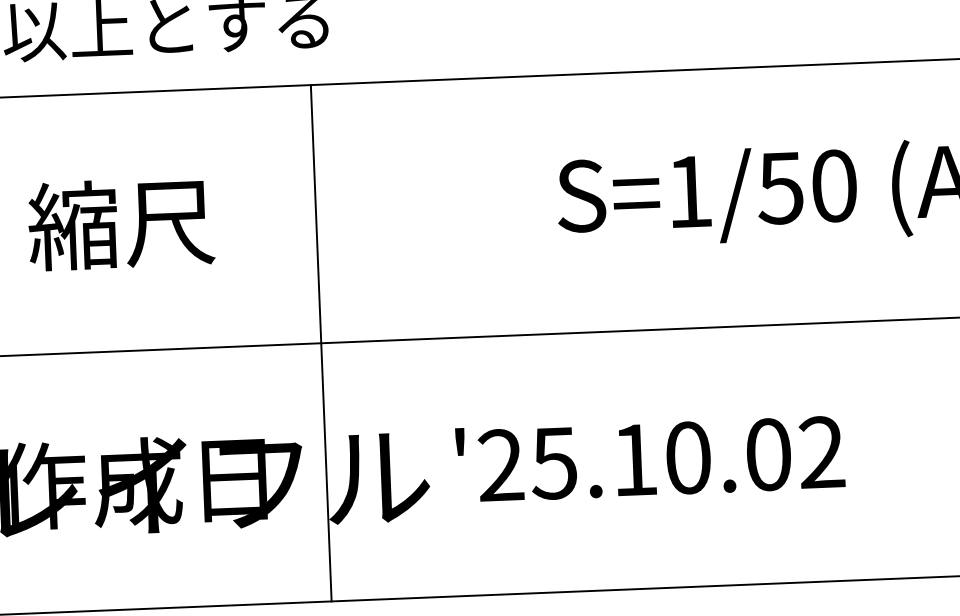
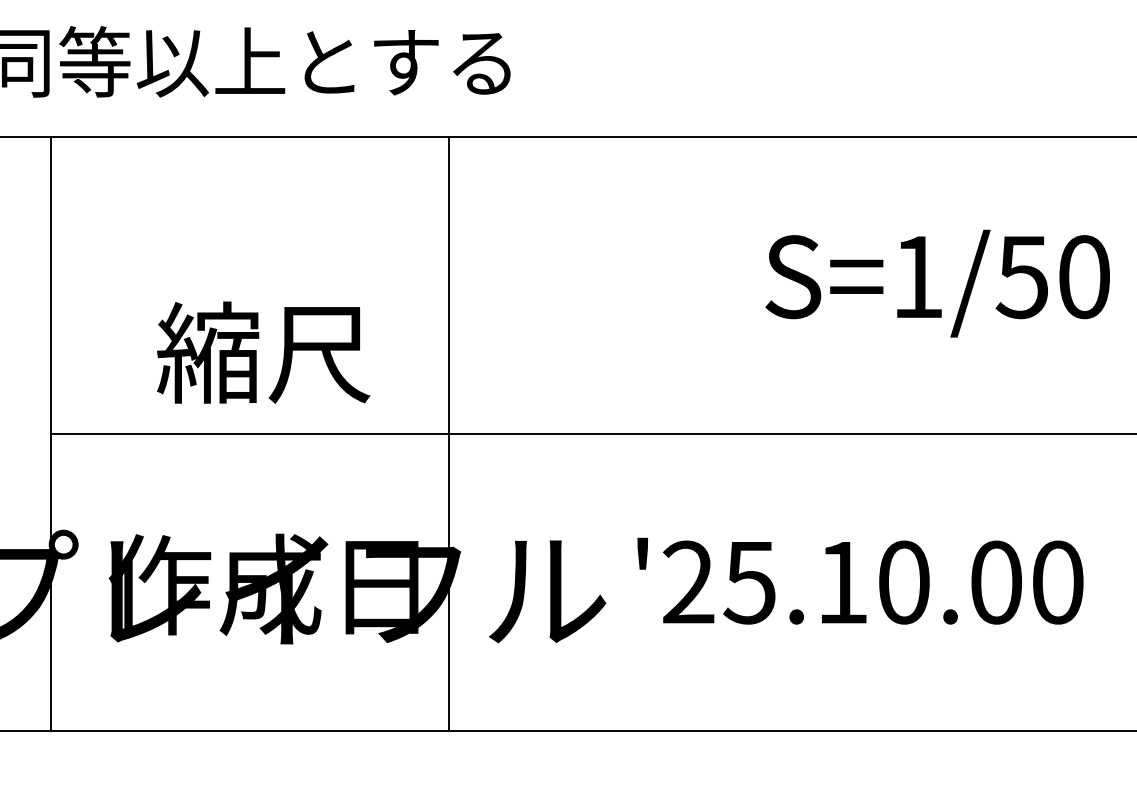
text: (121, 223) -> (263, 352), moved
line: (320, 342) -> (448, 433), moved
text: (821, 452) -> (1057, 582), '25.10.02 -> '25.10.00

